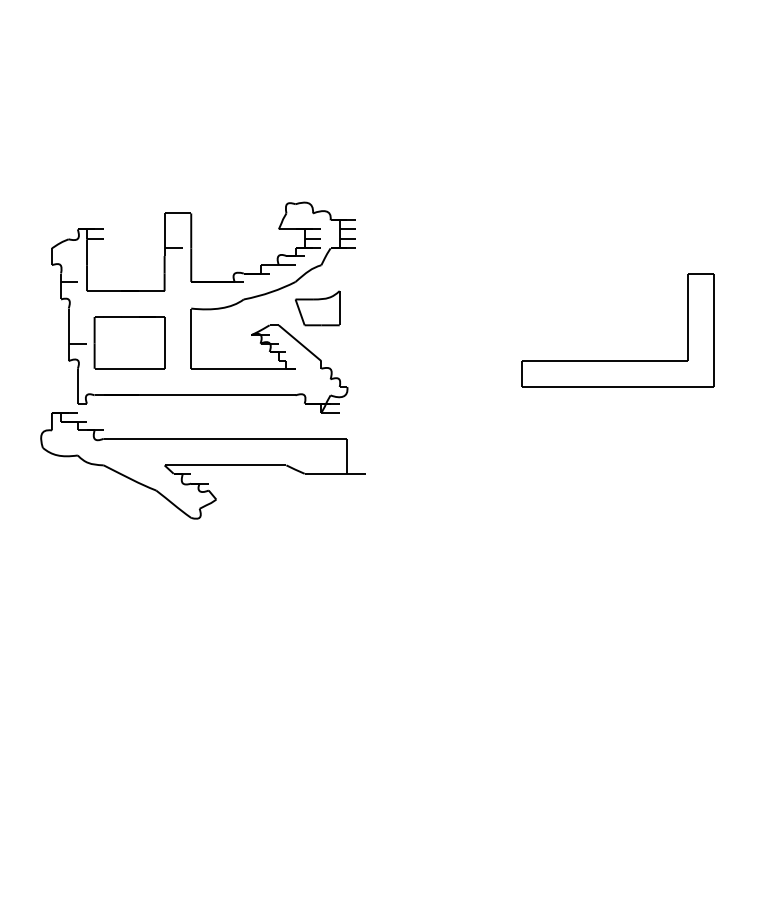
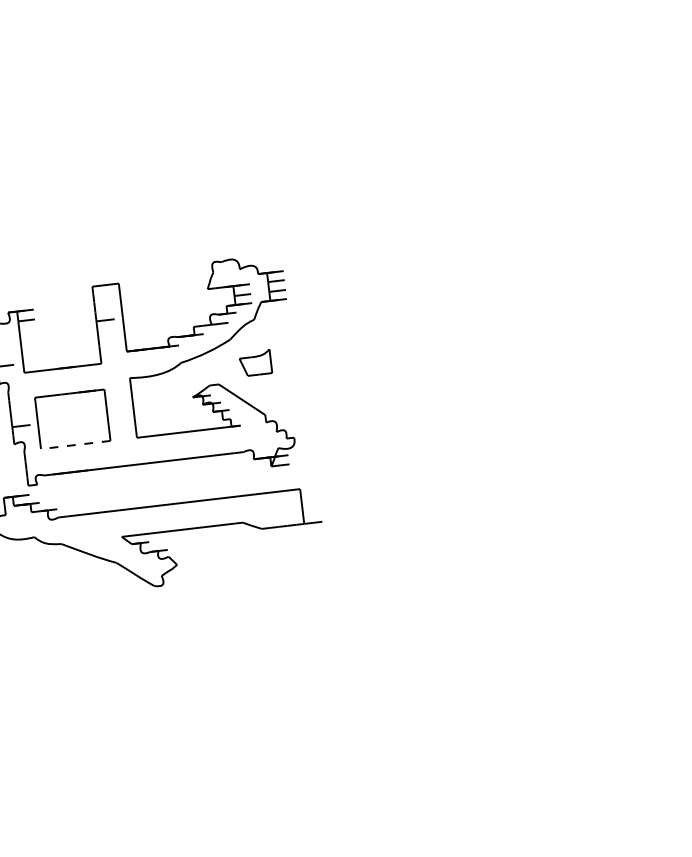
part: (317, 308) -> (255, 363), size x0.7
part: (617, 360) -> (559, 379), removed
line: (129, 368) -> (75, 444), solid -> dashed

